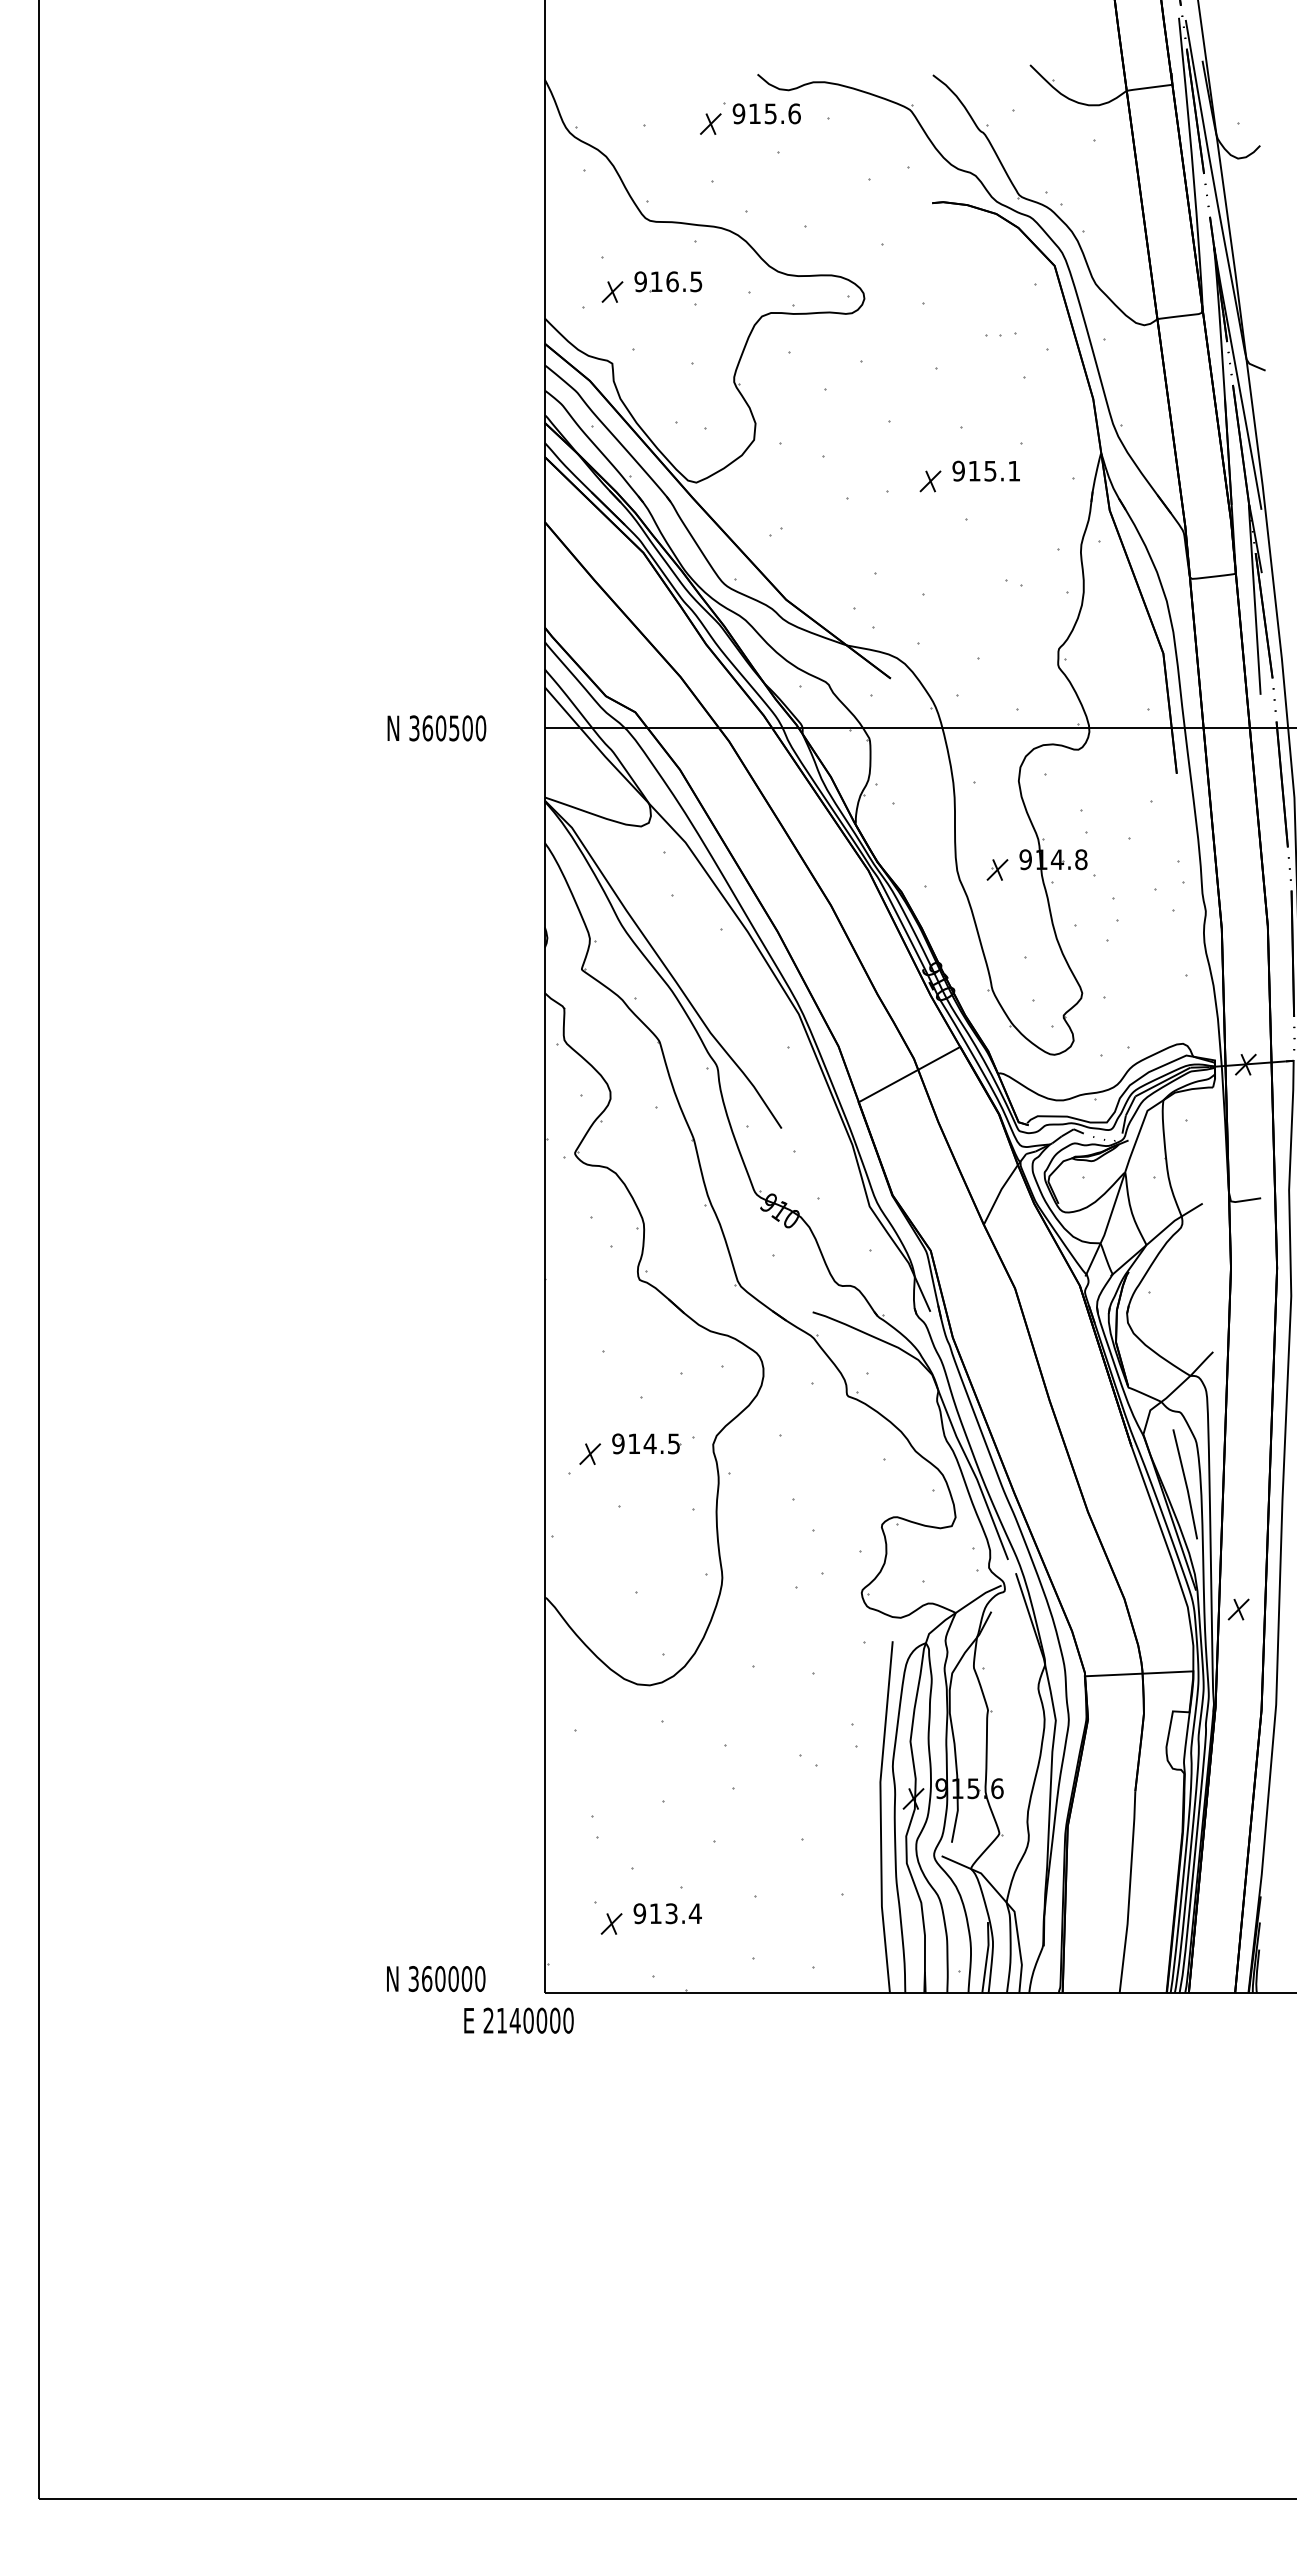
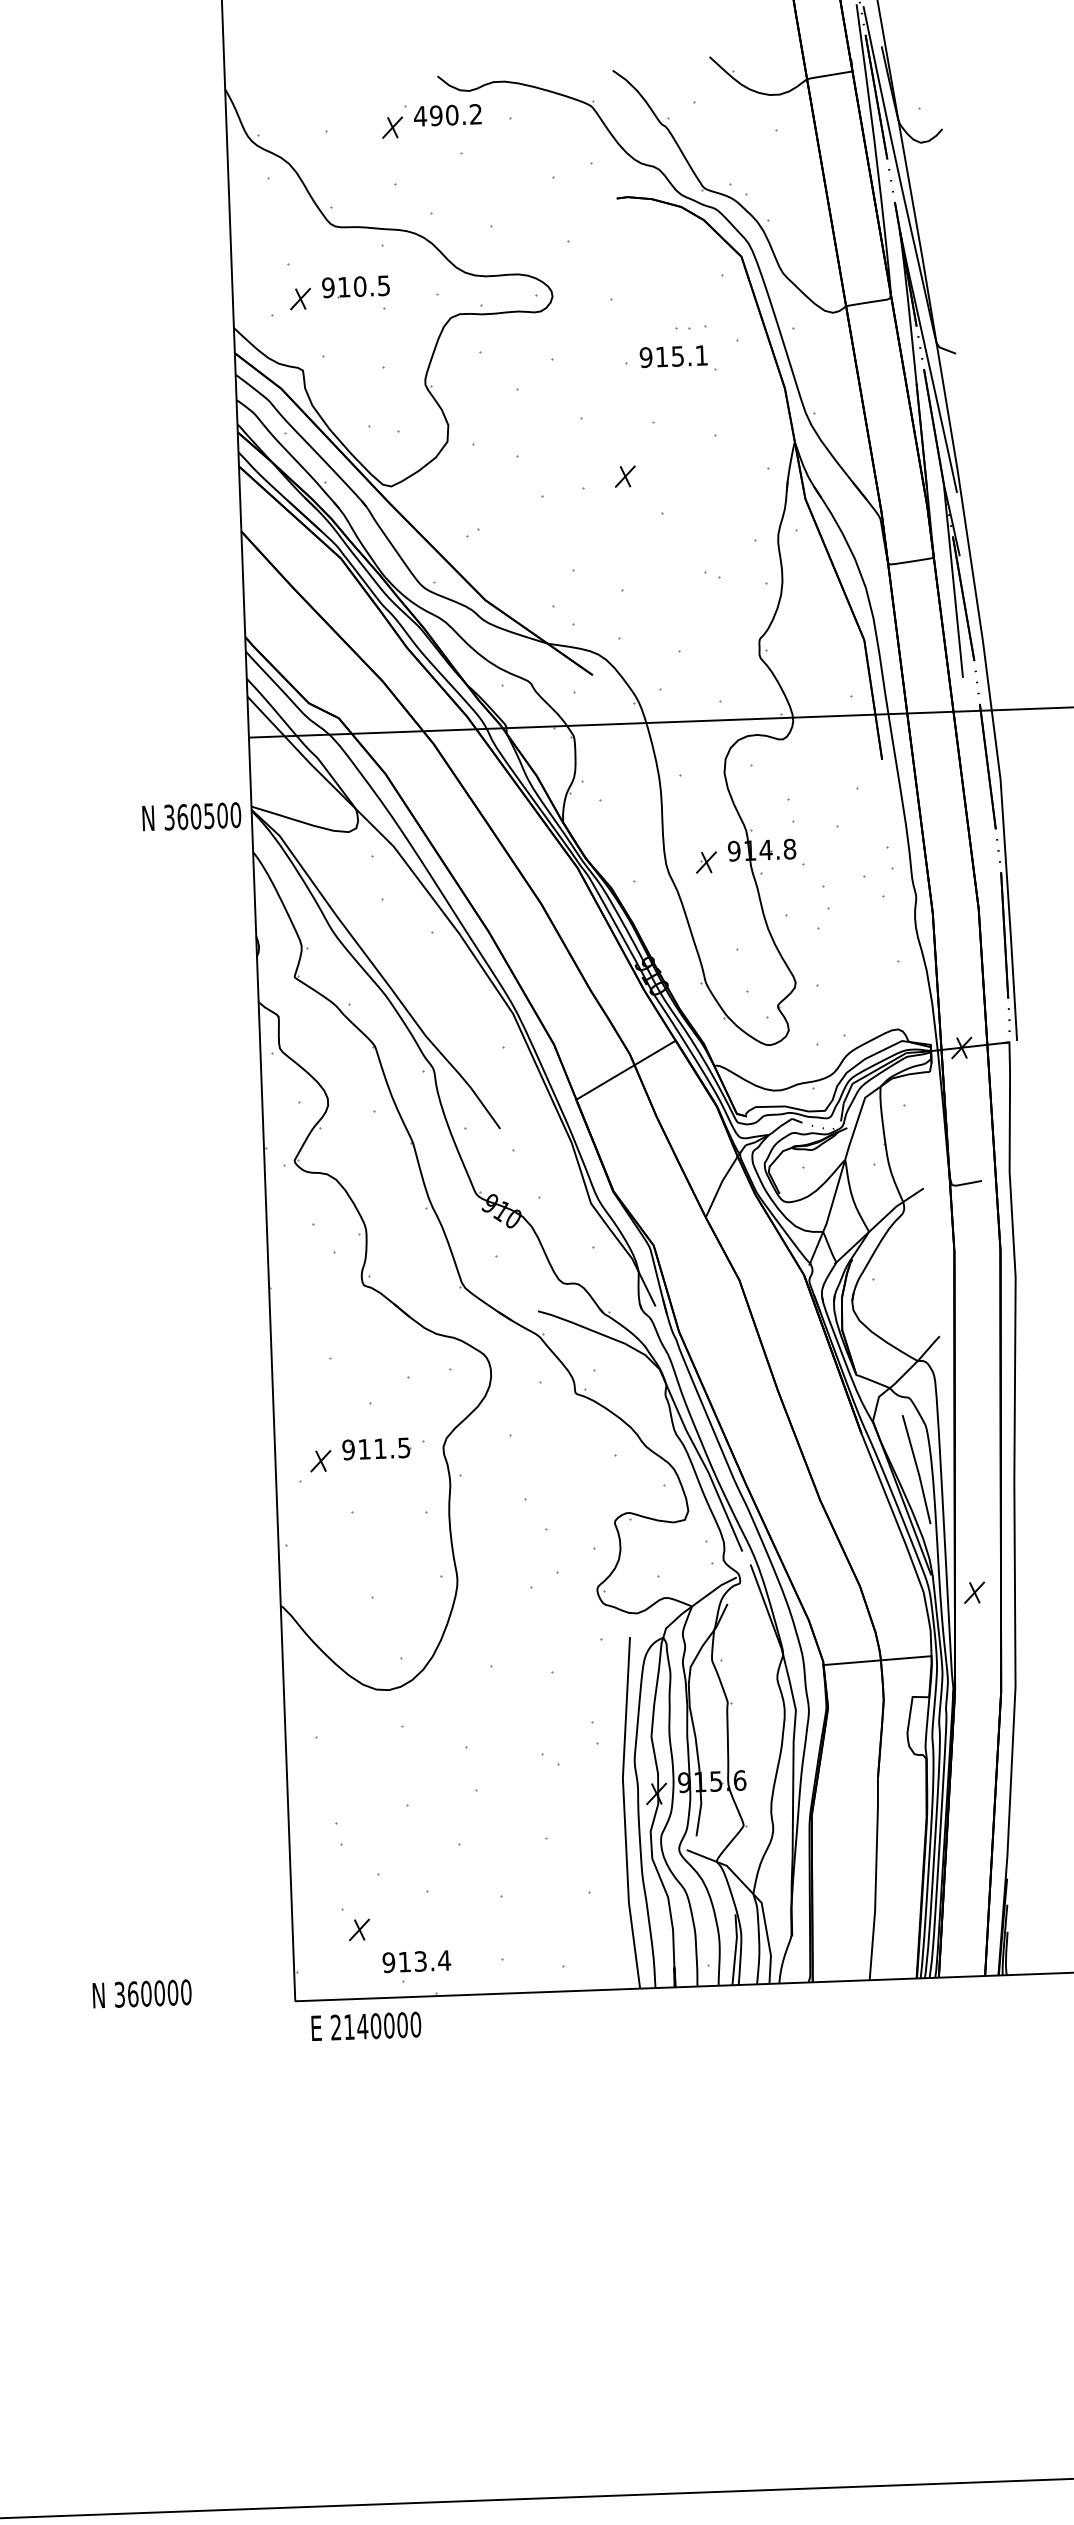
text: (766, 113) -> (447, 115), 915.6 -> 490.2
text: (672, 281) -> (360, 286), 916.5 -> 910.5
text: (985, 470) -> (672, 355), moved
text: (436, 728) -> (191, 816), moved
text: (649, 1443) -> (379, 1448), 914.5 -> 911.5
text: (667, 1913) -> (416, 1961), moved
text: (436, 1978) -> (142, 1993), moved
text: (518, 2020) -> (365, 2026), moved

